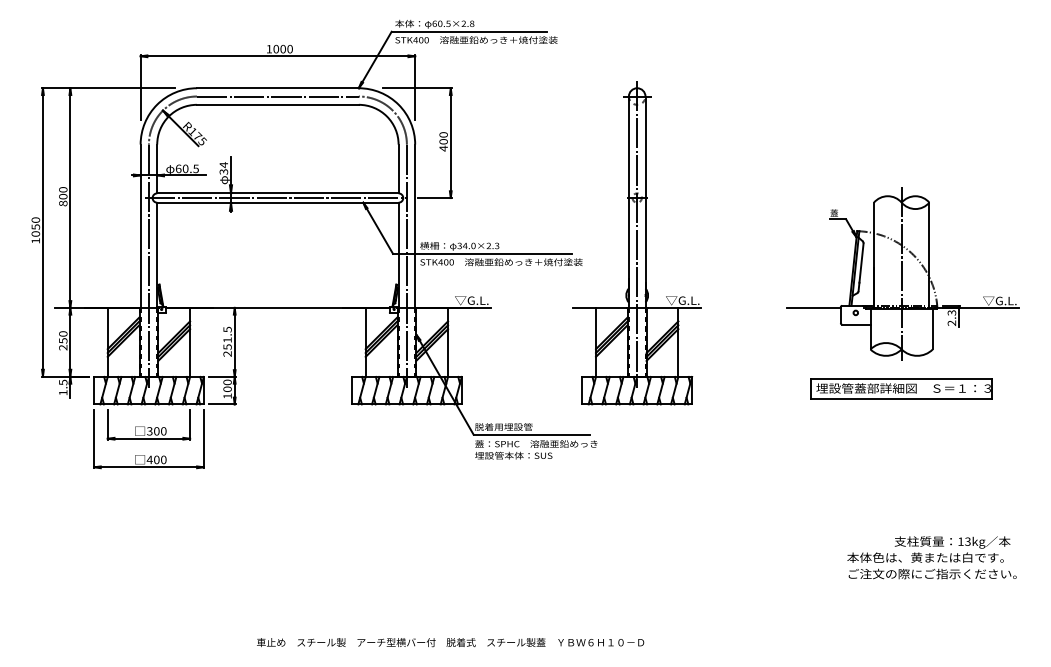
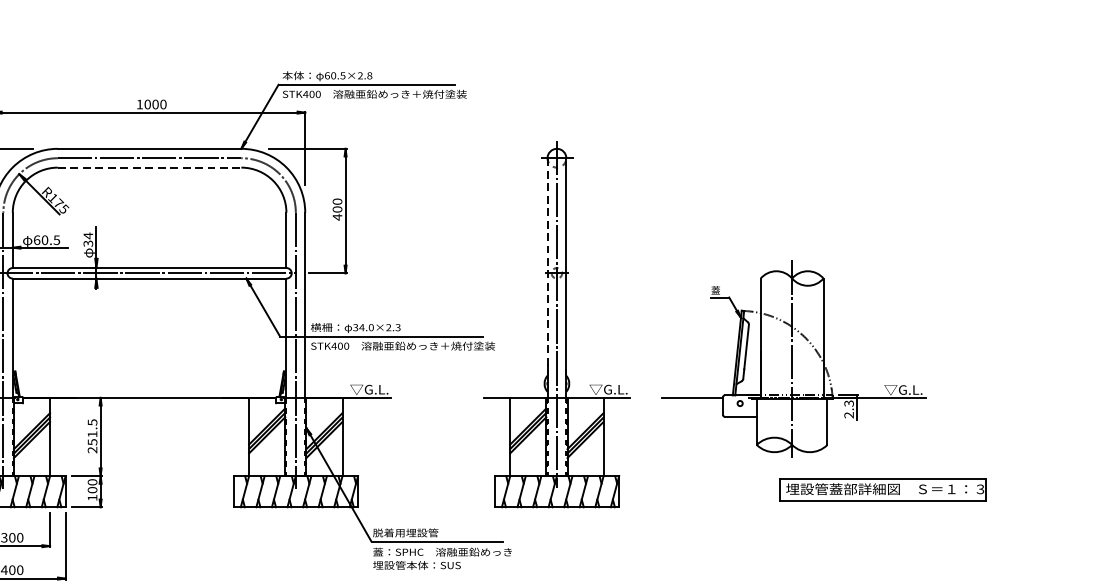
line: (277, 104) -> (149, 167), solid -> dashed
line: (628, 192) -> (547, 267), solid -> dashed
part: (902, 273) -> (793, 358), moved
part: (901, 388) -> (882, 489), moved

